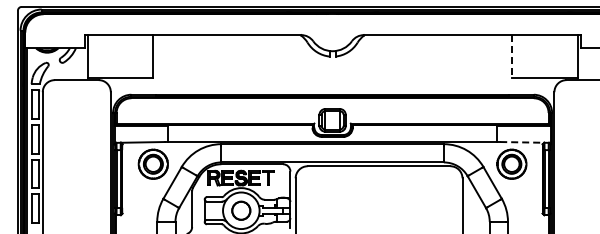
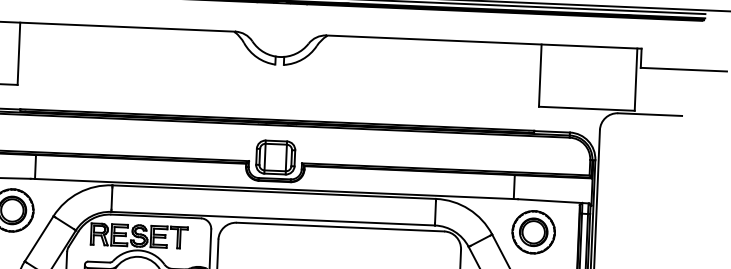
line: (511, 57) -> (539, 77), dashed -> solid
line: (522, 142) -> (550, 201), dashed -> solid

